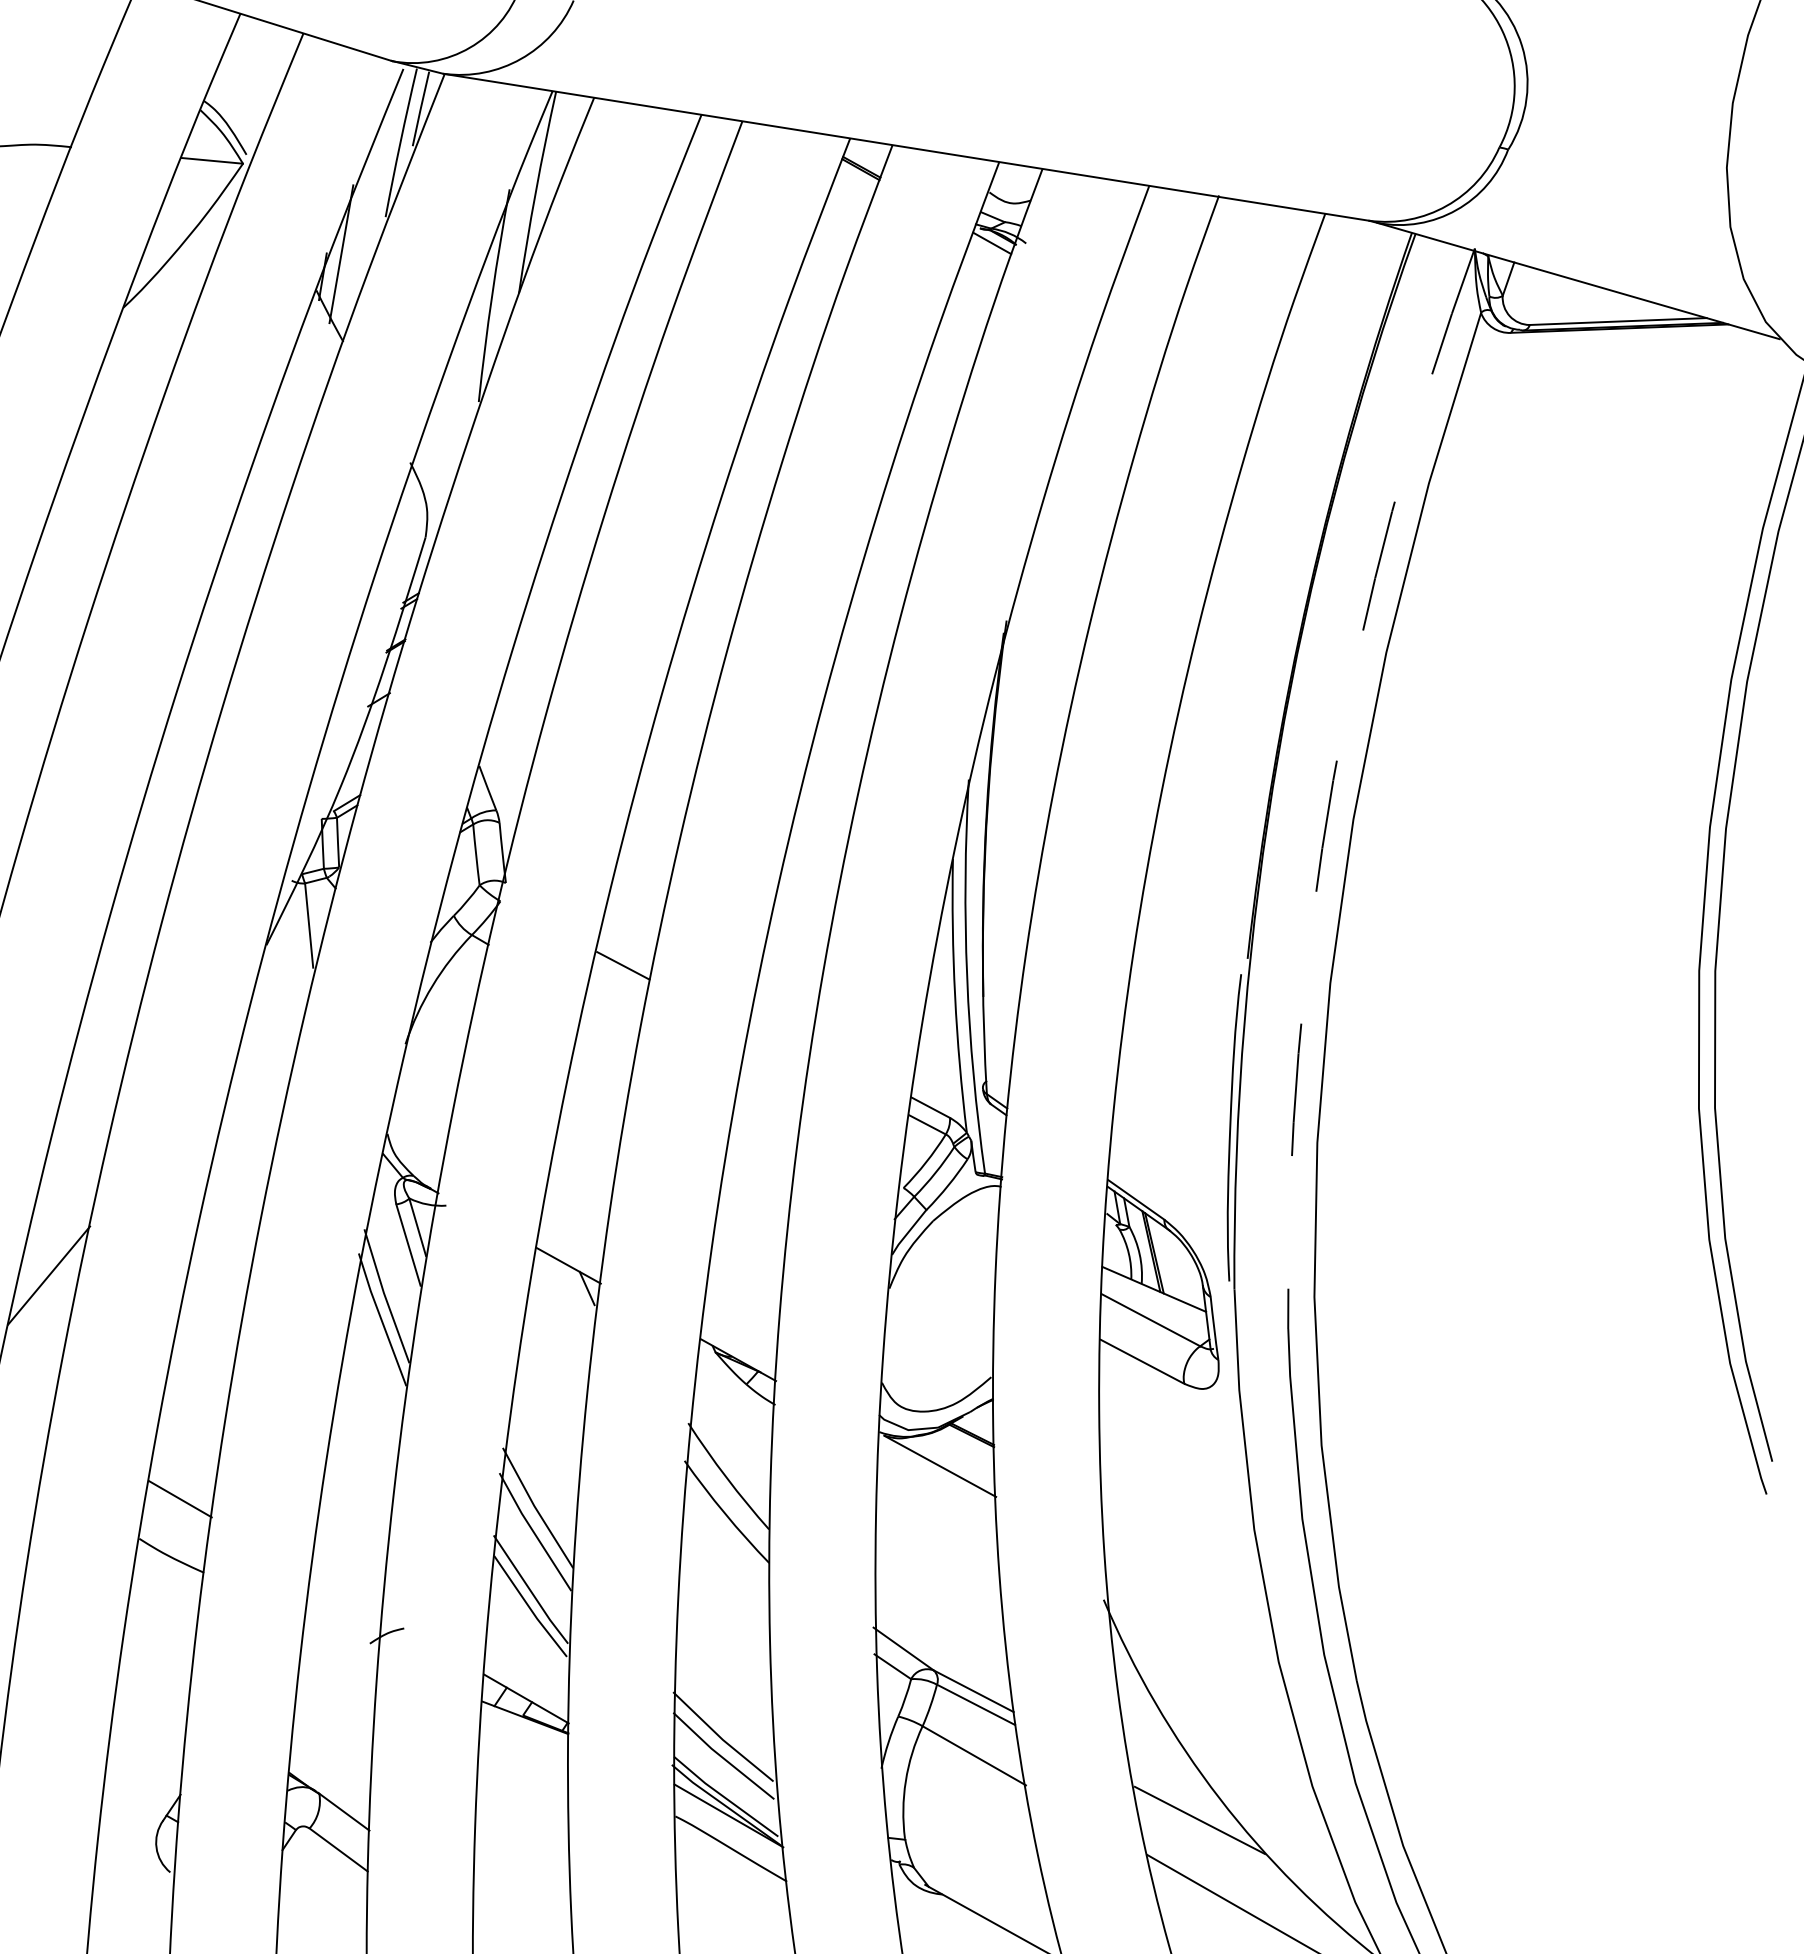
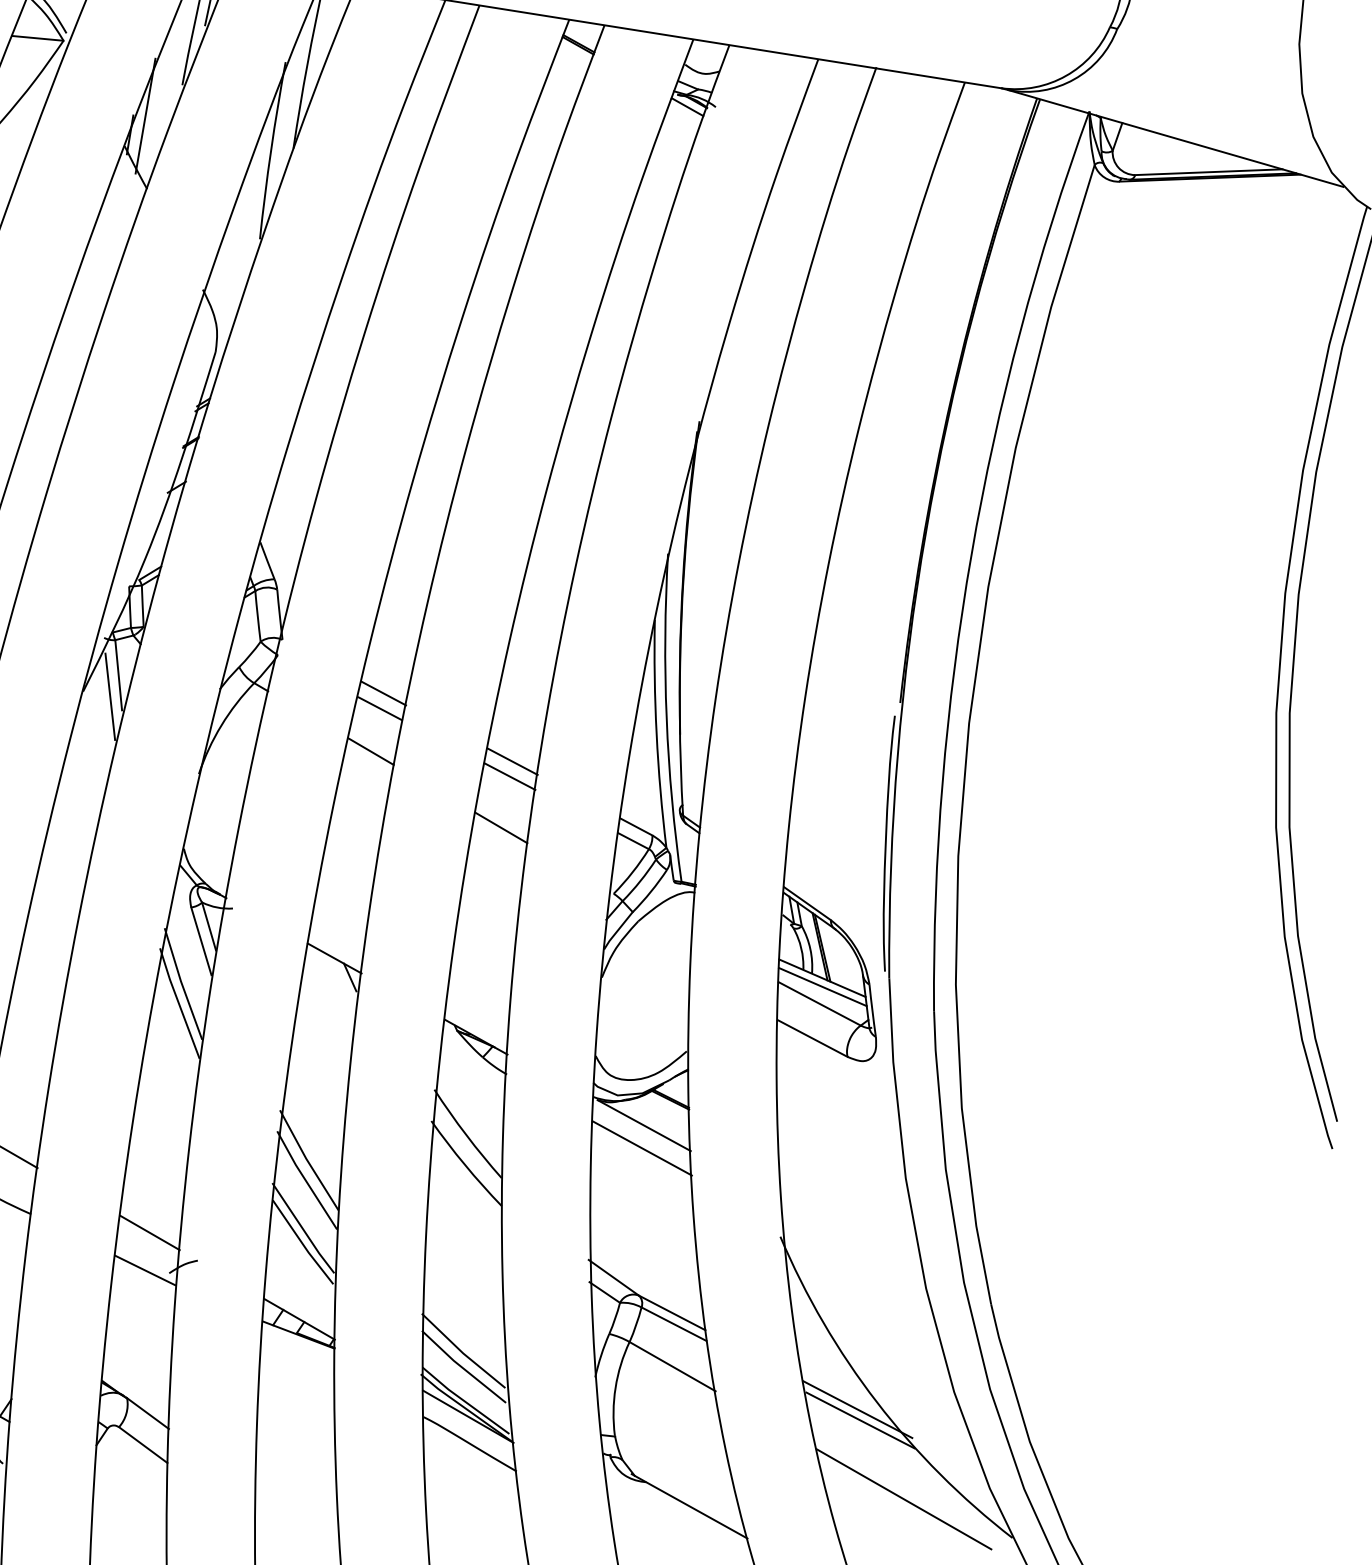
arc: (1333, 780) -> (971, 554), dashed -> solid
line: (627, 947) -> (383, 693), added
line: (298, 951) -> (109, 696), added
line: (612, 1017) -> (371, 751), added
line: (782, 1029) -> (512, 761), added
line: (778, 1047) -> (509, 776), added
line: (768, 1108) -> (501, 827), added
line: (1154, 1299) -> (822, 986), added
line: (937, 1493) -> (641, 1148), added
line: (346, 1594) -> (149, 1232), added
line: (340, 1639) -> (144, 1269), added
line: (1196, 1807) -> (857, 1409), added

